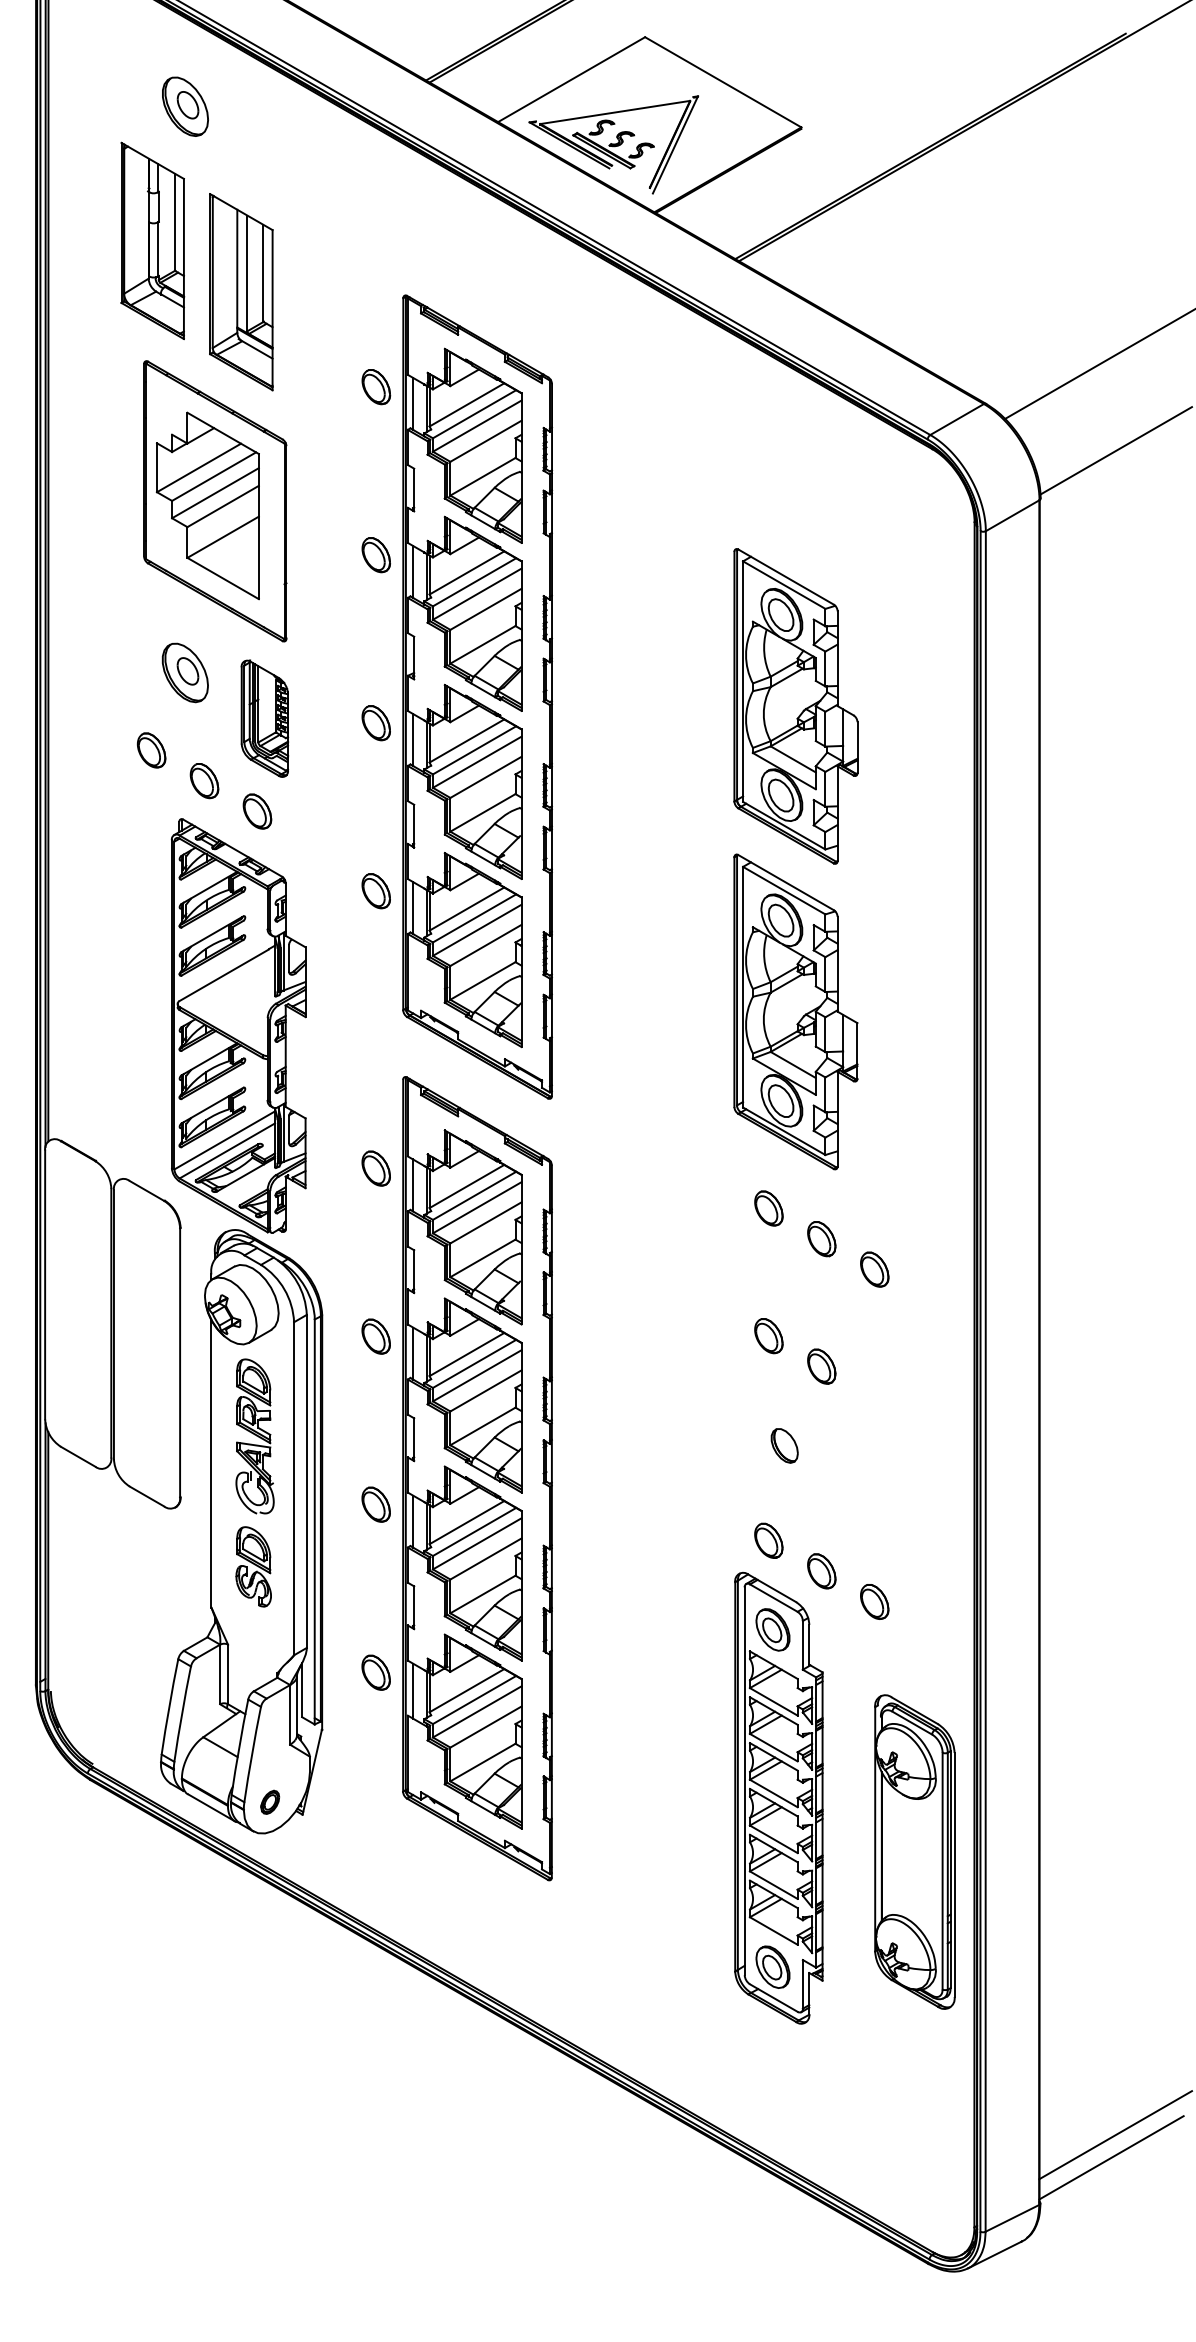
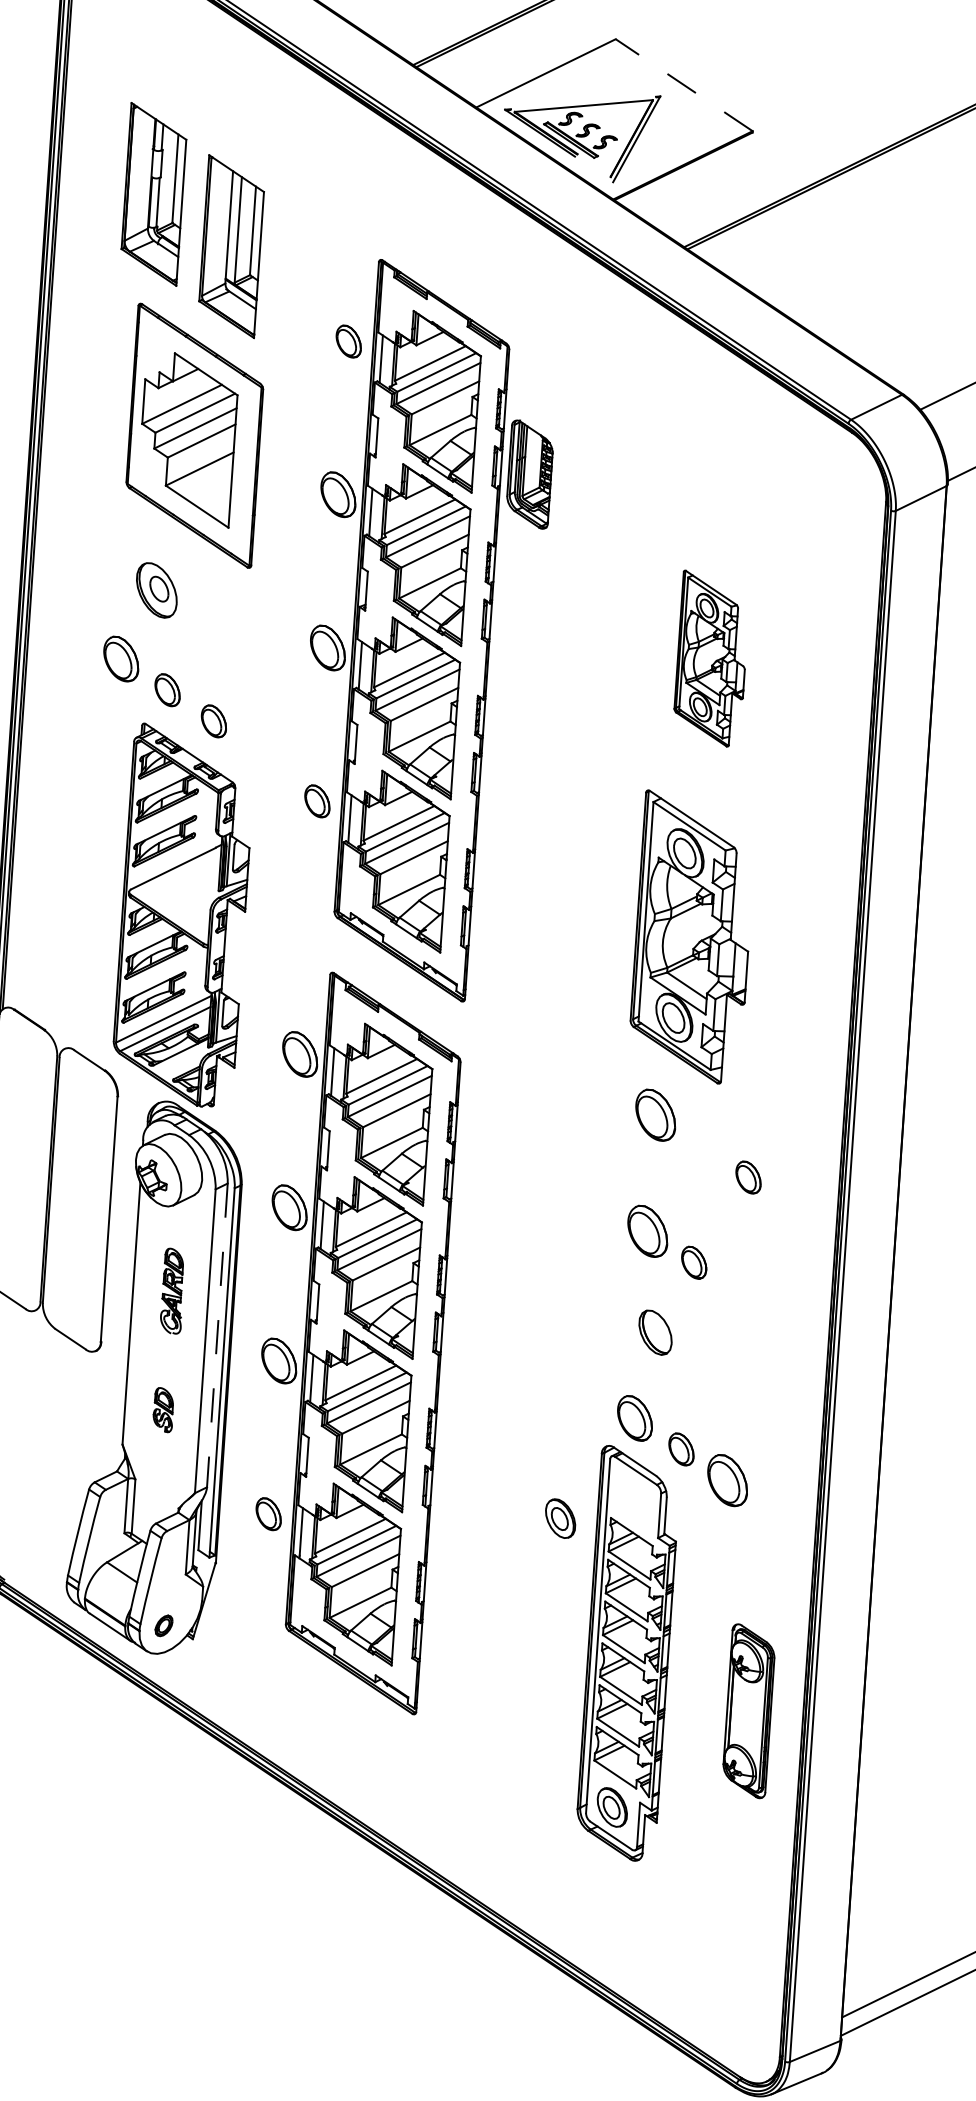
line: (722, 82) -> (683, 85), solid -> dashed
part: (185, 106) -> (192, 73), removed
part: (375, 555) -> (337, 495), size x1.4
part: (795, 706) -> (711, 659), size x0.6
part: (264, 718) -> (529, 474), moved
part: (375, 723) -> (327, 648), size x1.4
part: (151, 750) -> (121, 659), size x1.4
part: (375, 1168) -> (299, 1054), size x1.4
part: (768, 1208) -> (655, 1115), size x1.6
part: (821, 1239) -> (701, 1146), removed
part: (375, 1336) -> (289, 1207), size x1.4
part: (768, 1336) -> (647, 1231), size x1.6
part: (254, 1436) -> (172, 1291), size x0.6
part: (784, 1445) -> (655, 1332), size x1.4
line: (306, 1481) -> (217, 1335), solid -> dashed
part: (375, 1504) -> (278, 1360), size x1.4
part: (768, 1540) -> (634, 1418), size x1.4
part: (253, 1566) -> (163, 1409), size x0.6
part: (874, 1601) -> (727, 1480), size x1.6
part: (772, 1629) -> (560, 1518), moved
part: (914, 1851) -> (748, 1710), size x0.6

